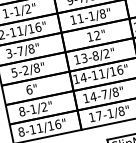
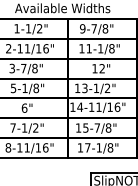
text: (95, 56) -> (96, 88), 13-8/2" -> 13-1/2"
text: (25, 69) -> (24, 87), 5-2/8" -> 5-1/8"
text: (92, 96) -> (85, 127), 14-7/8" -> 15-7/8"
text: (21, 111) -> (12, 127), 8-1/2" -> 7-1/2"

